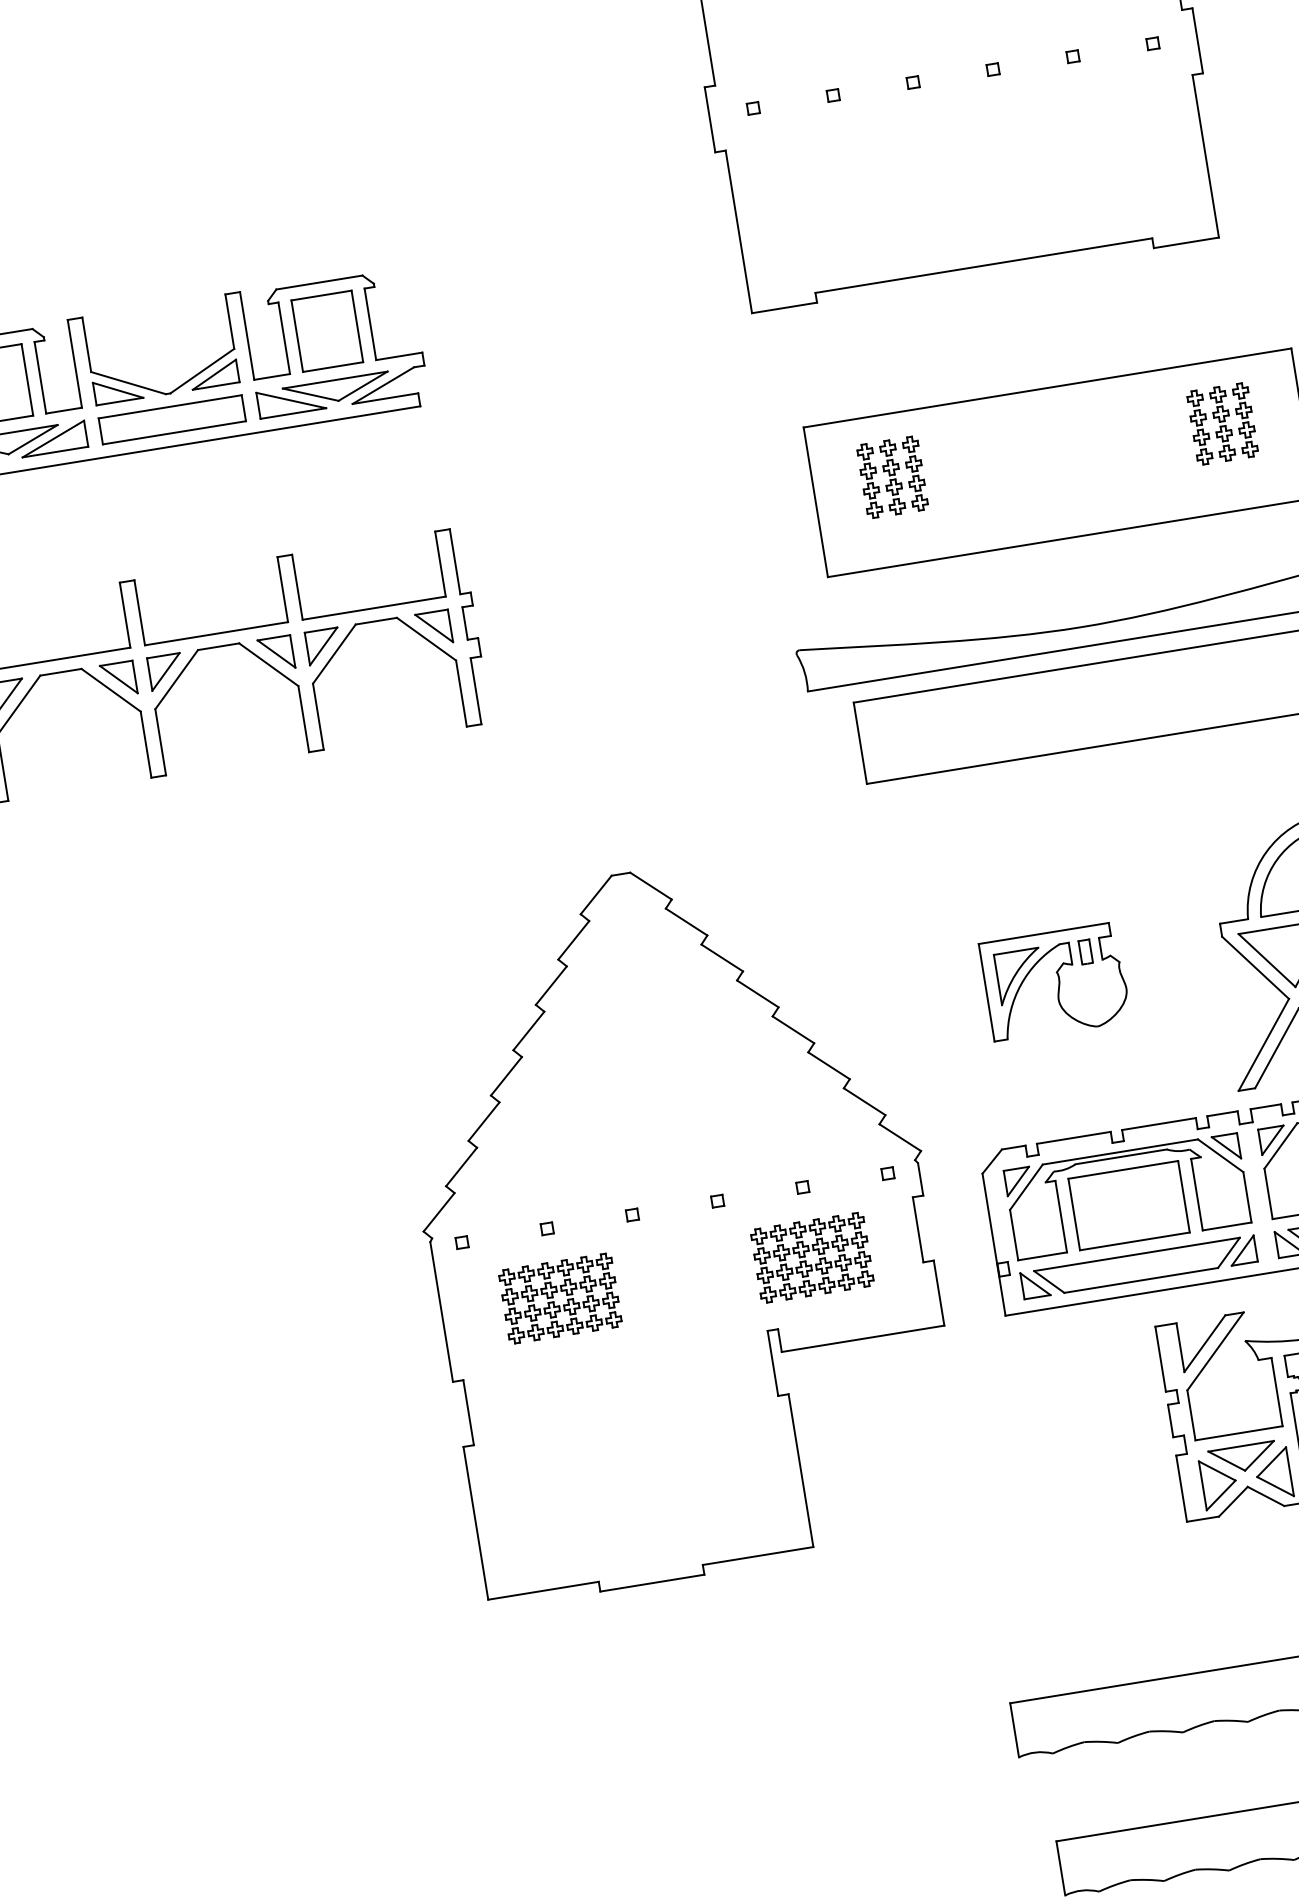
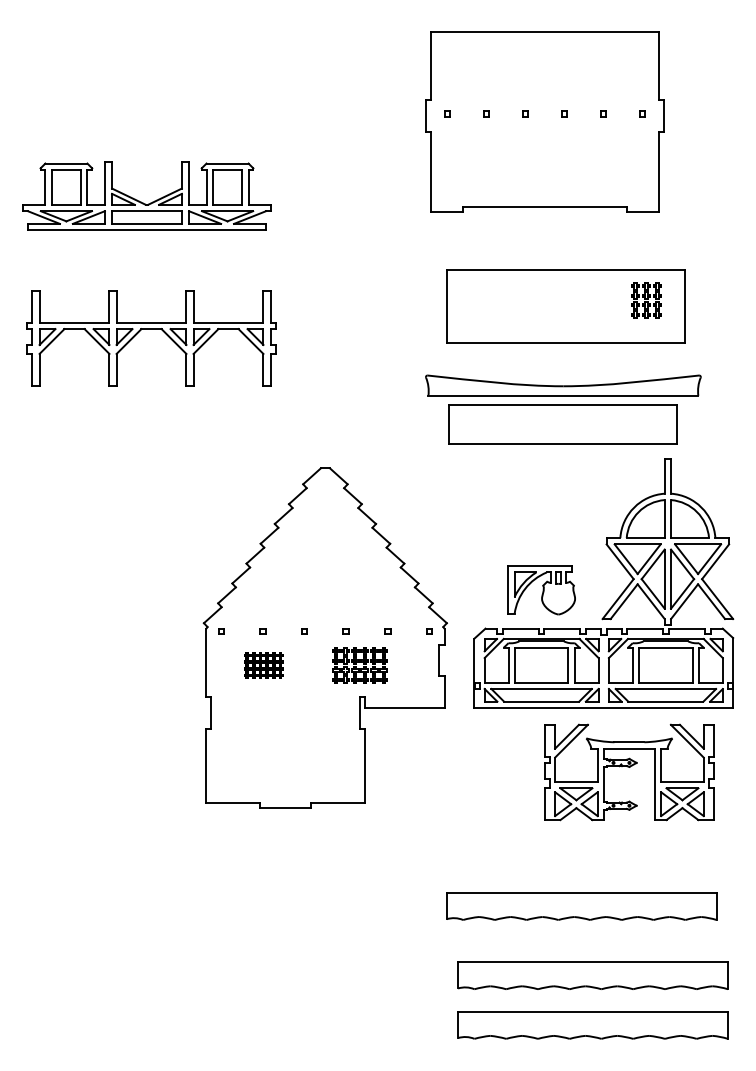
part: (893, 477) -> (485, 300), removed
part: (1054, 982) -> (541, 590), moved
part: (811, 1257) -> (359, 665), moved
part: (559, 1298) -> (263, 665), size x0.7

